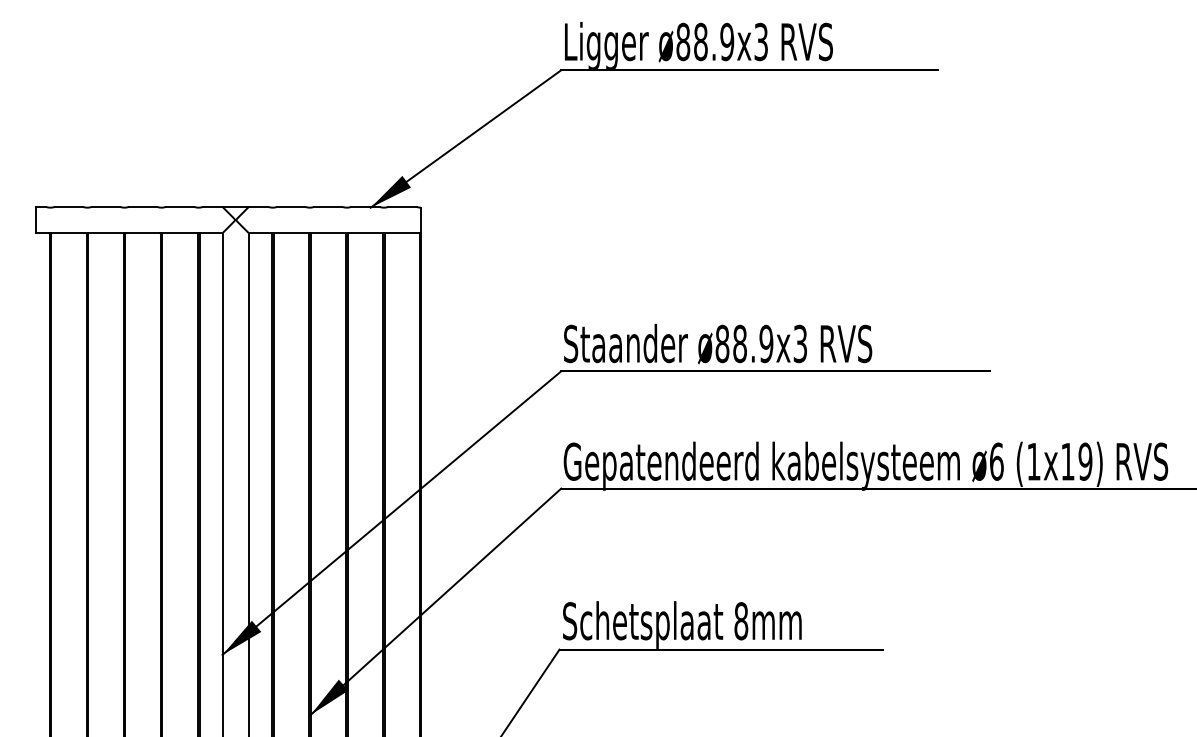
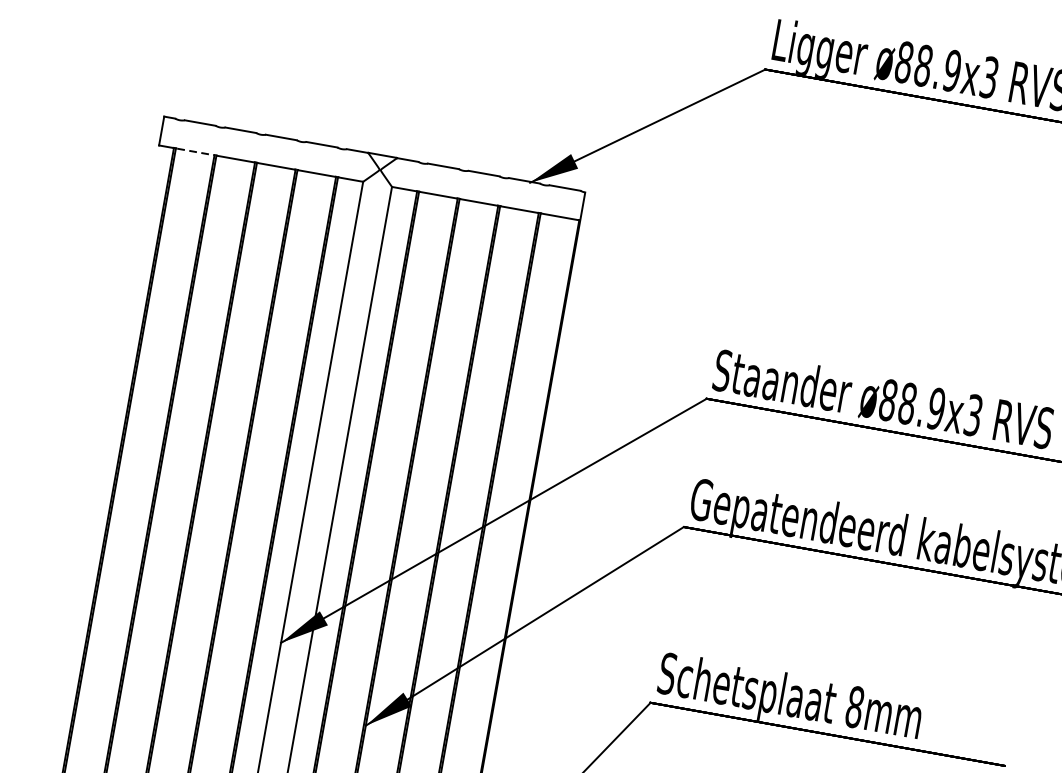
line: (69, 233) -> (195, 152), solid -> dashed

